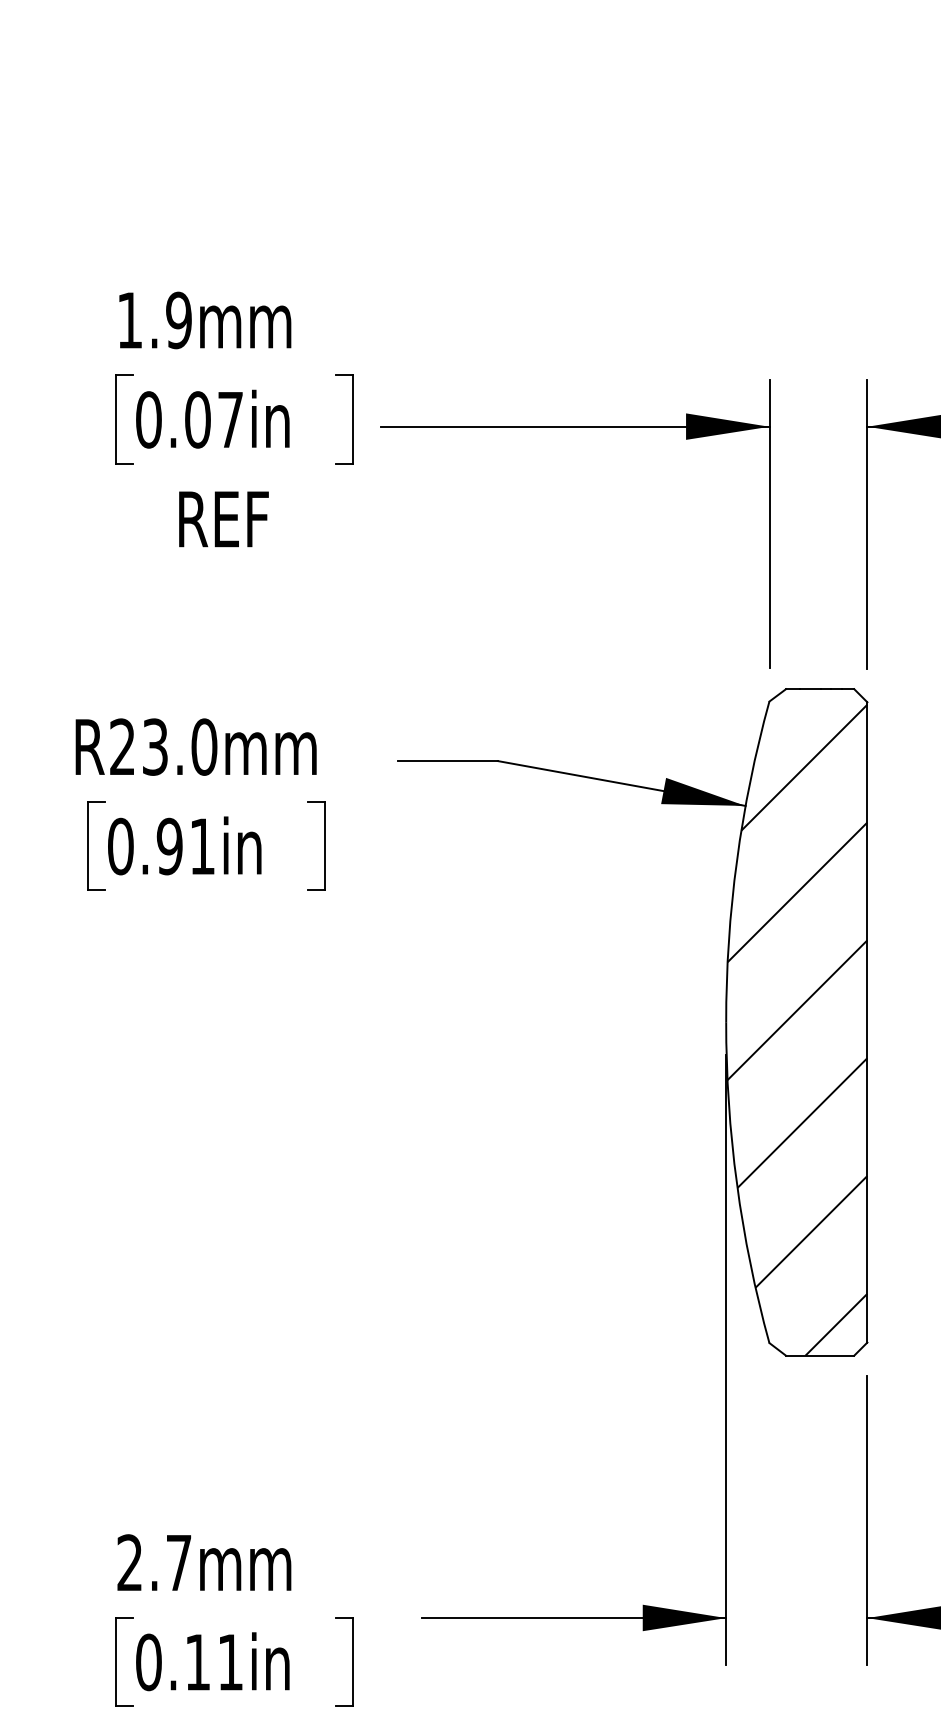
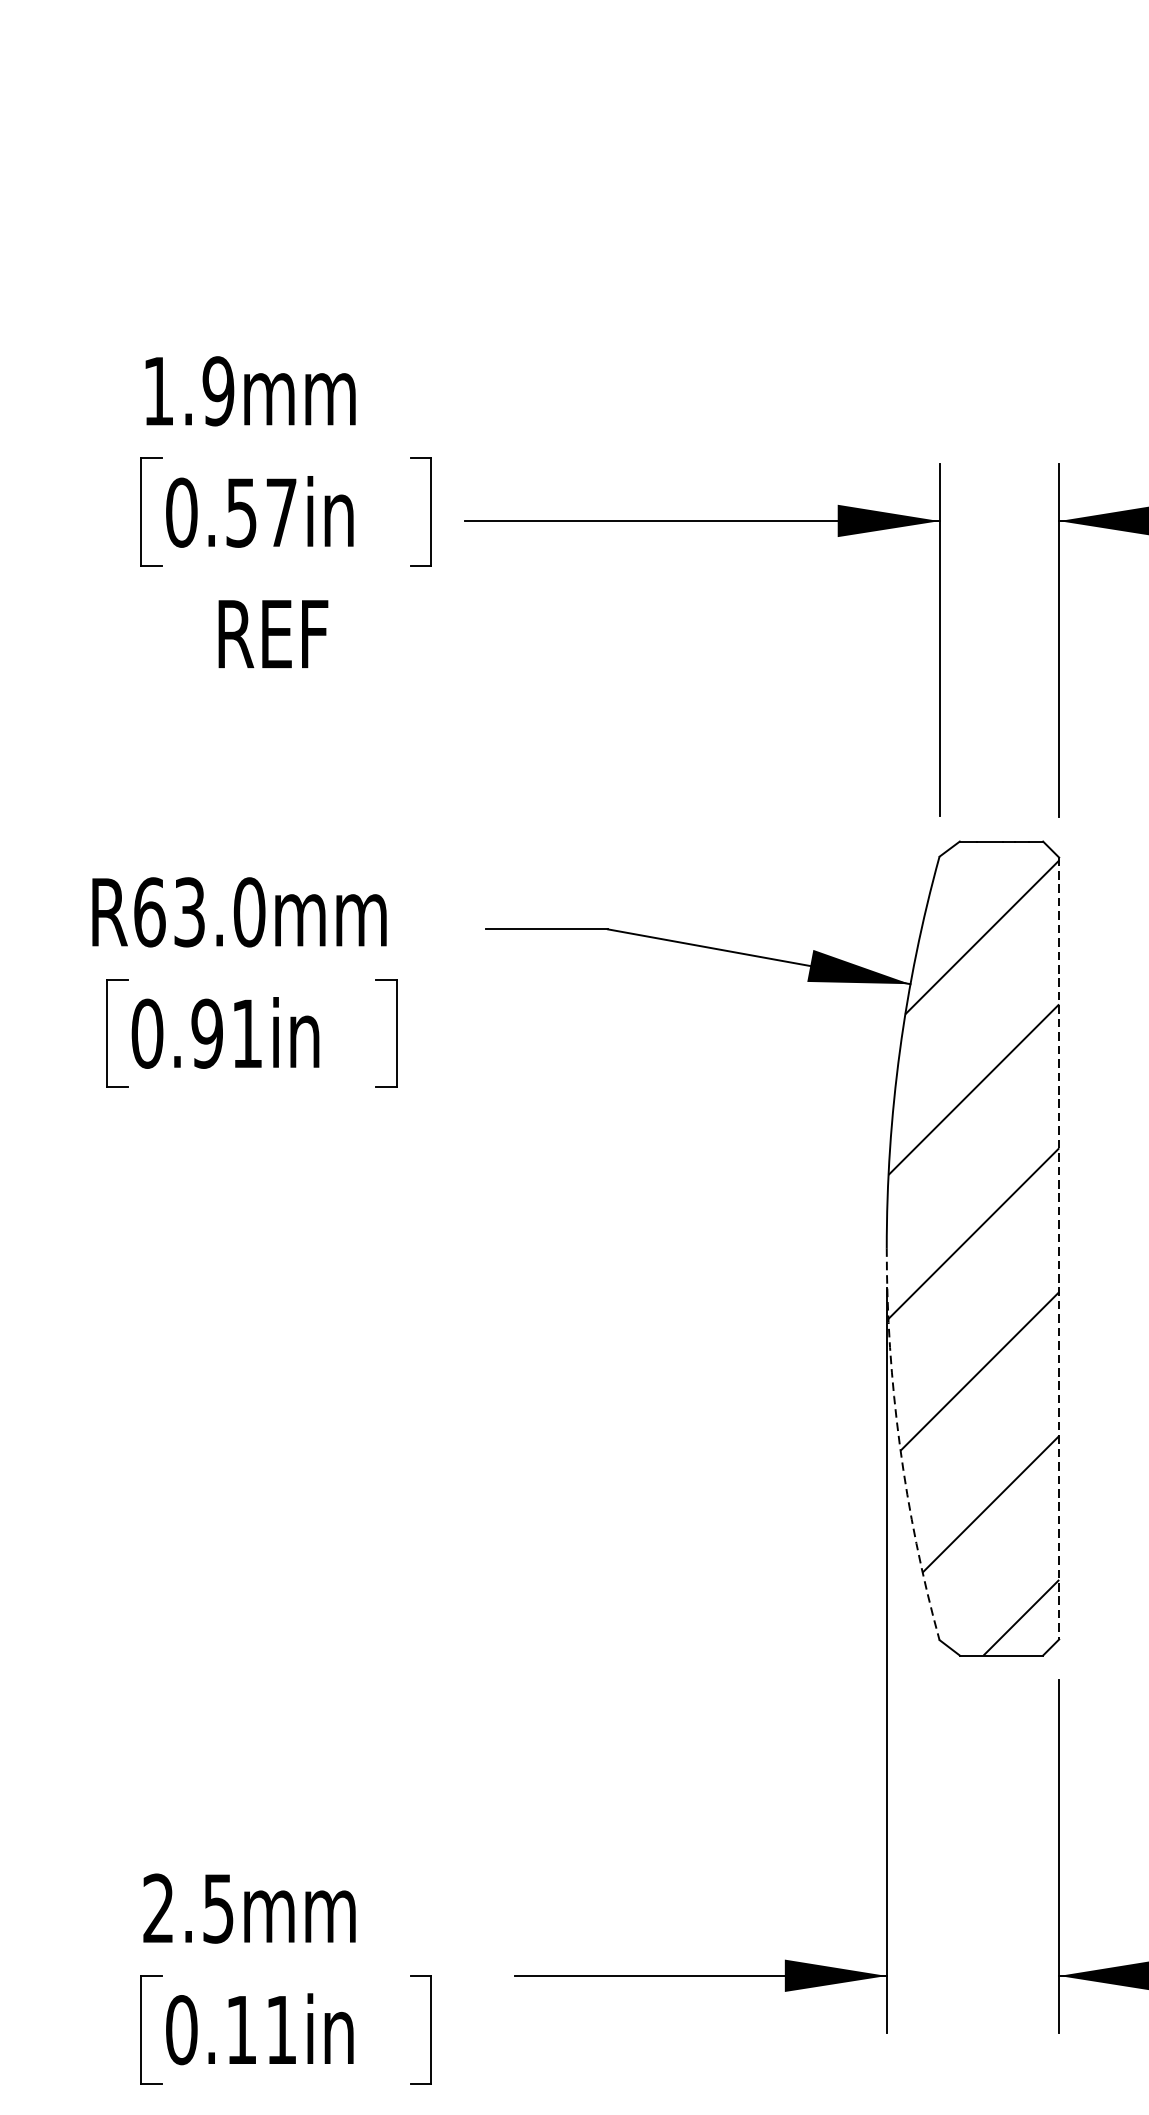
text: (197, 419) -> (241, 512), 0.07in -> 0.57in
text: (122, 746) -> (149, 911), R23.0mm -> R63.0mm
line: (867, 1022) -> (1059, 1248), solid -> dashed
arc: (736, 1184) -> (899, 1446), solid -> dashed
text: (178, 1563) -> (217, 1909), 2.7mm -> 2.5mm

